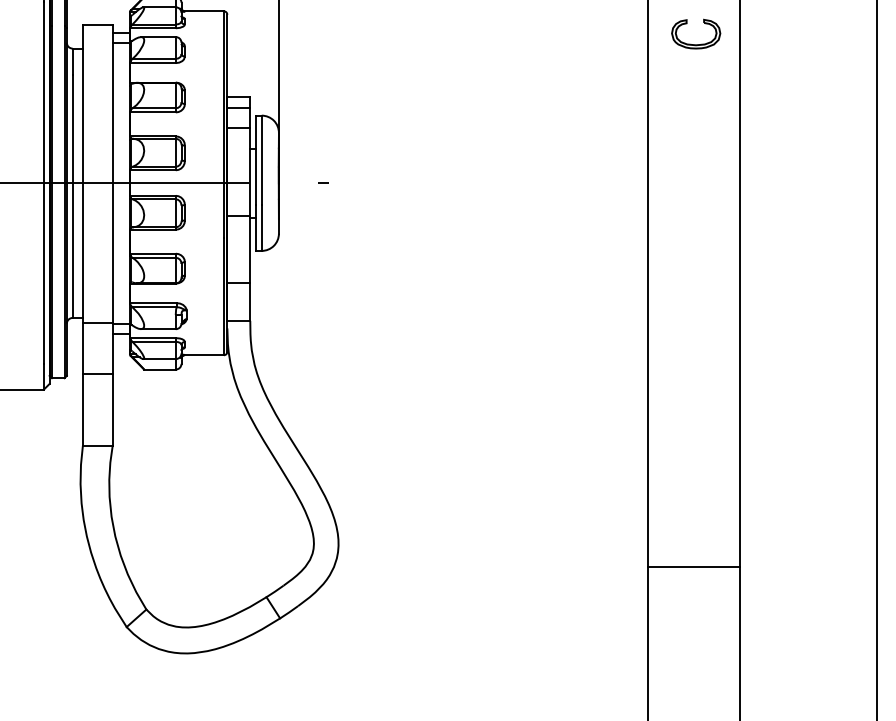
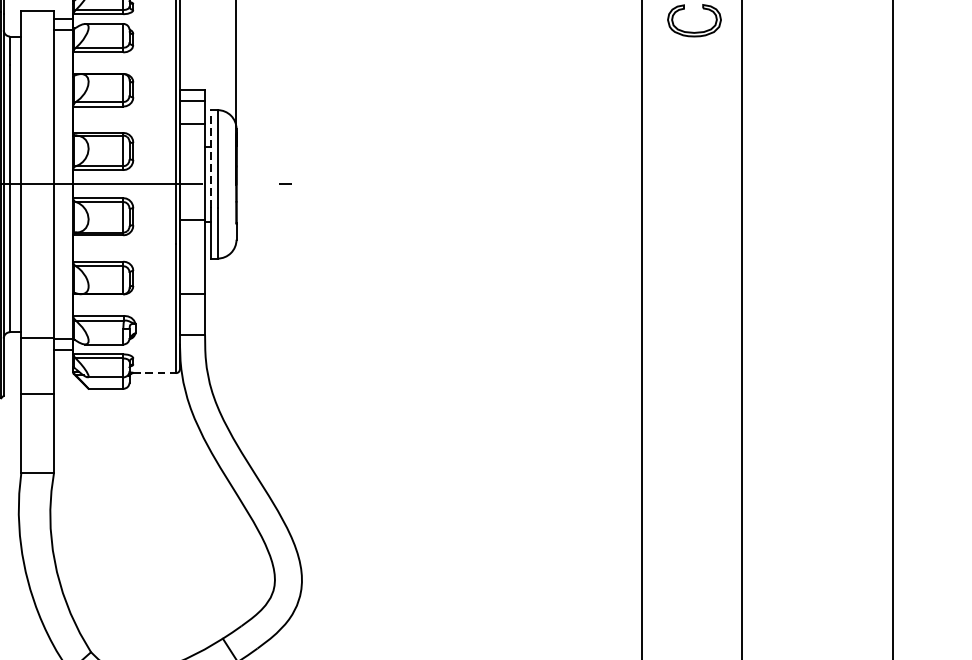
line: (256, 160) -> (211, 159), solid -> dashed
line: (204, 355) -> (154, 373), solid -> dashed
line: (693, 567) -> (691, 606), removed

